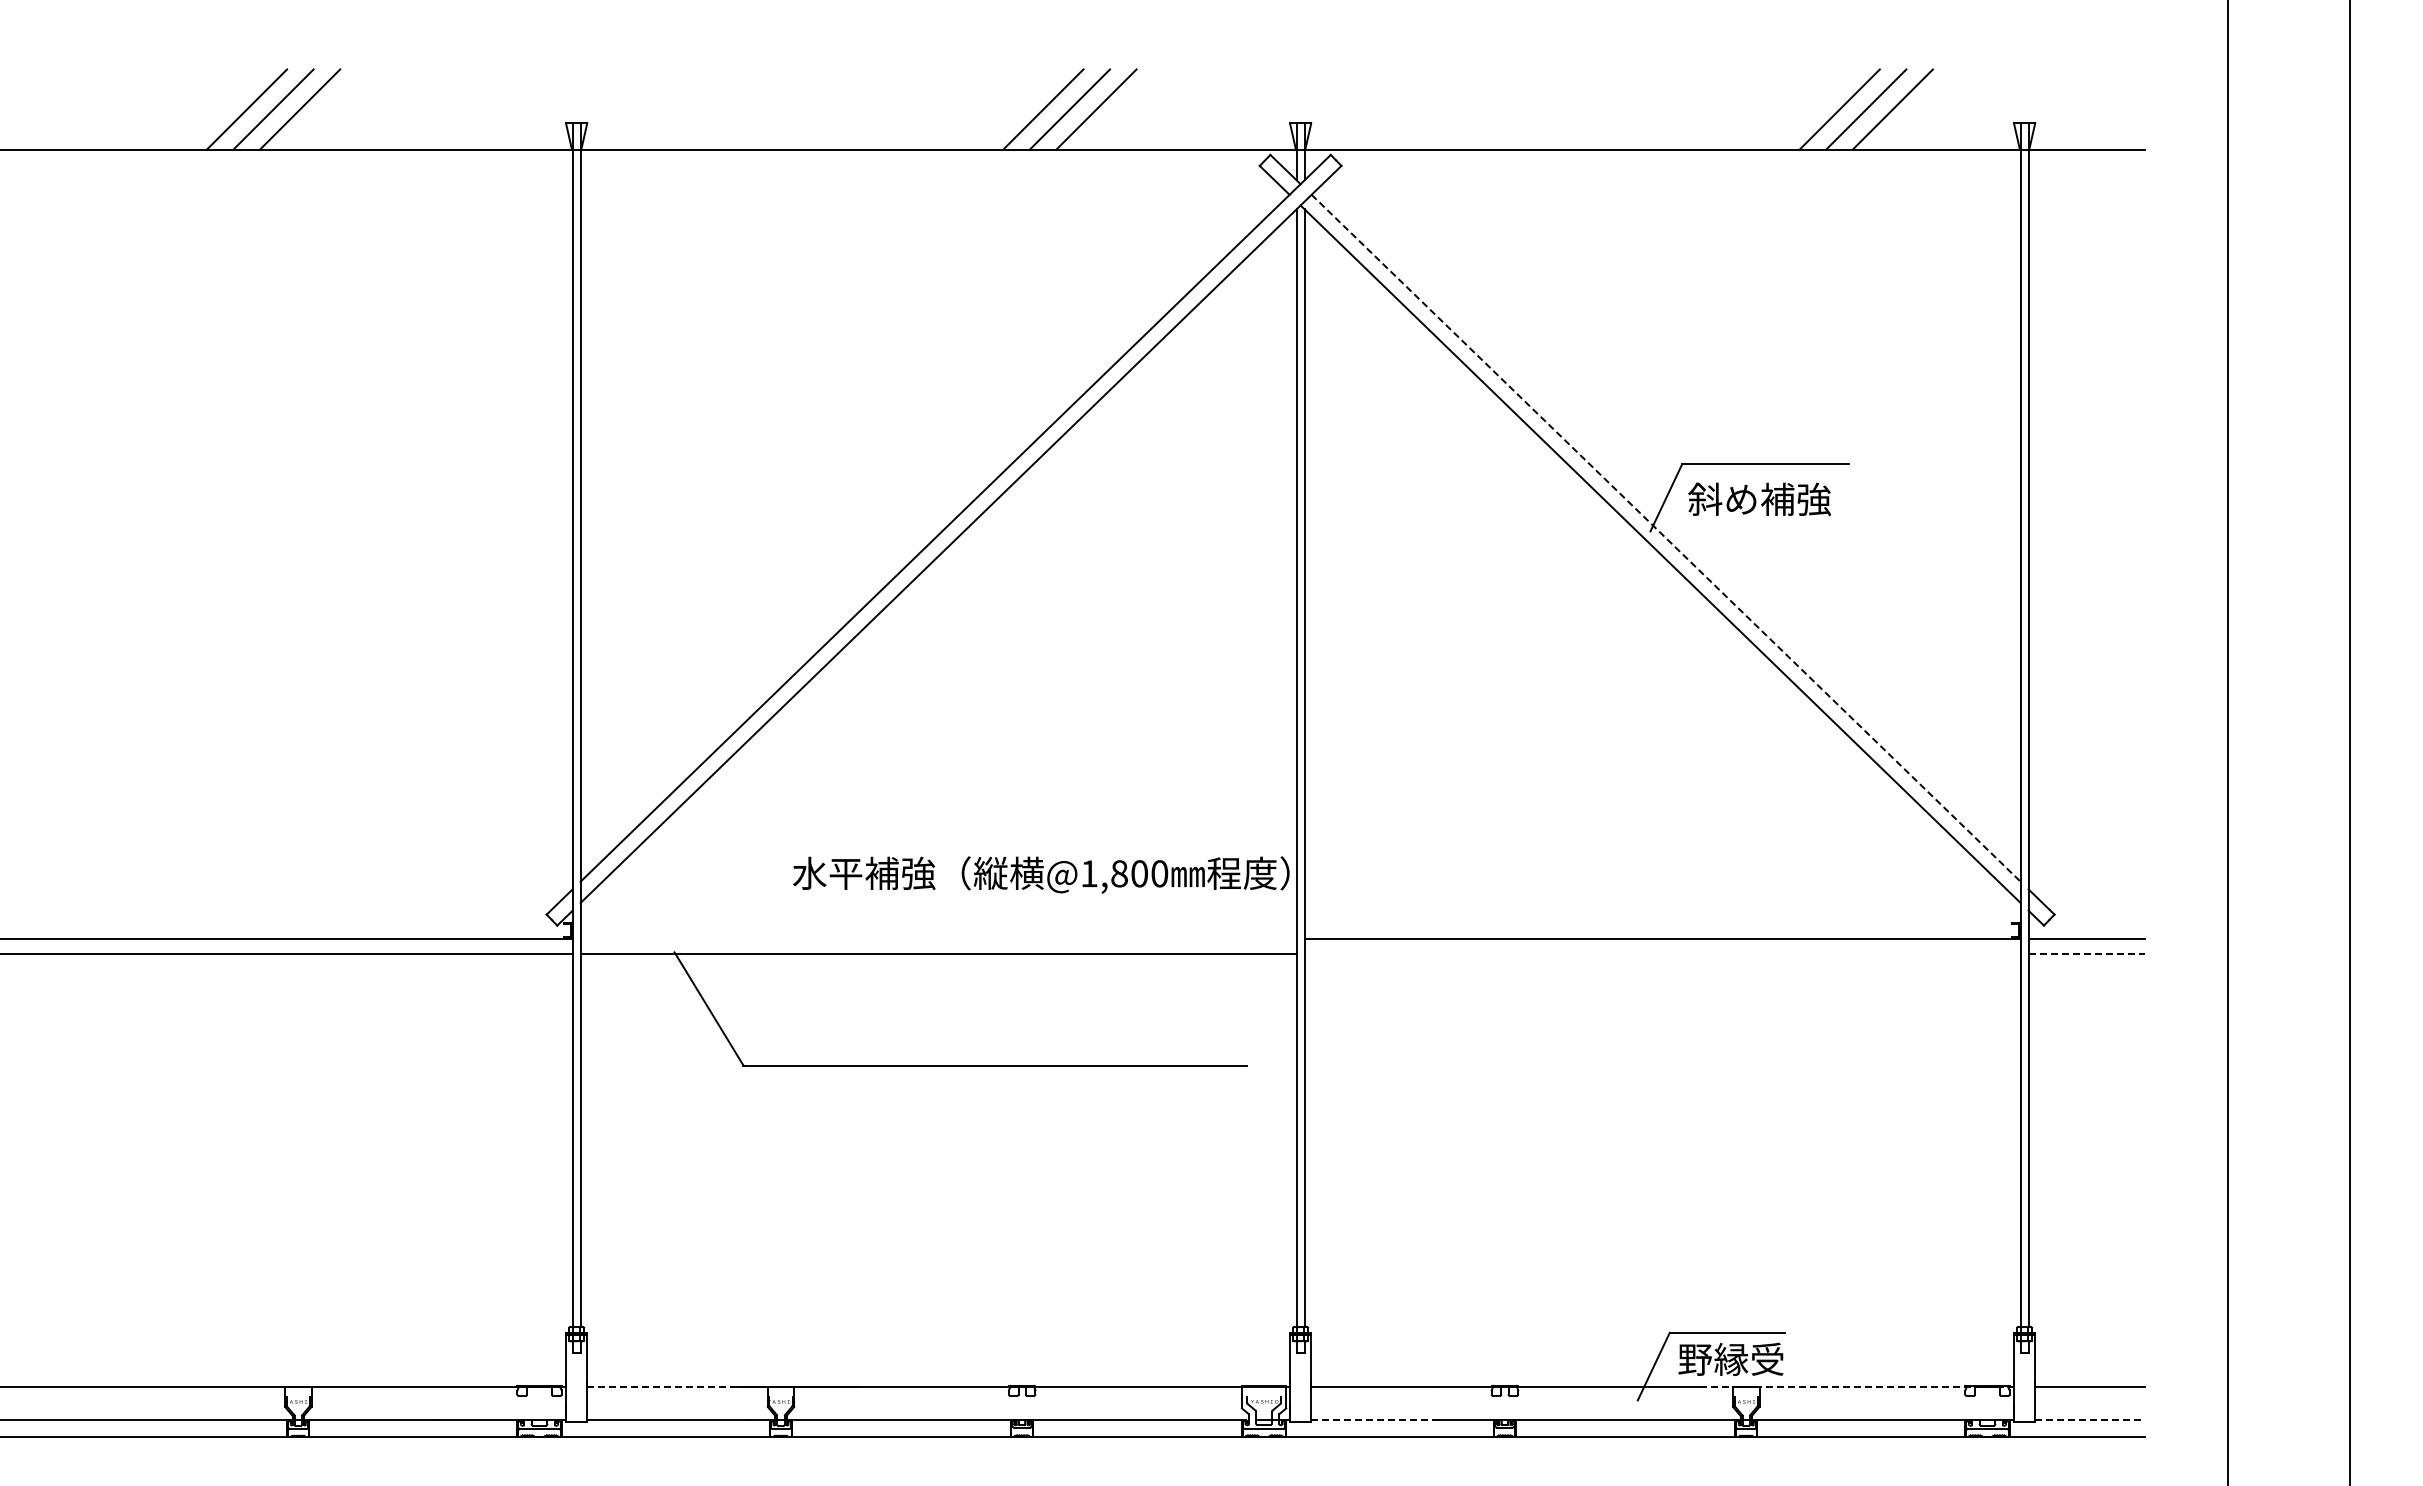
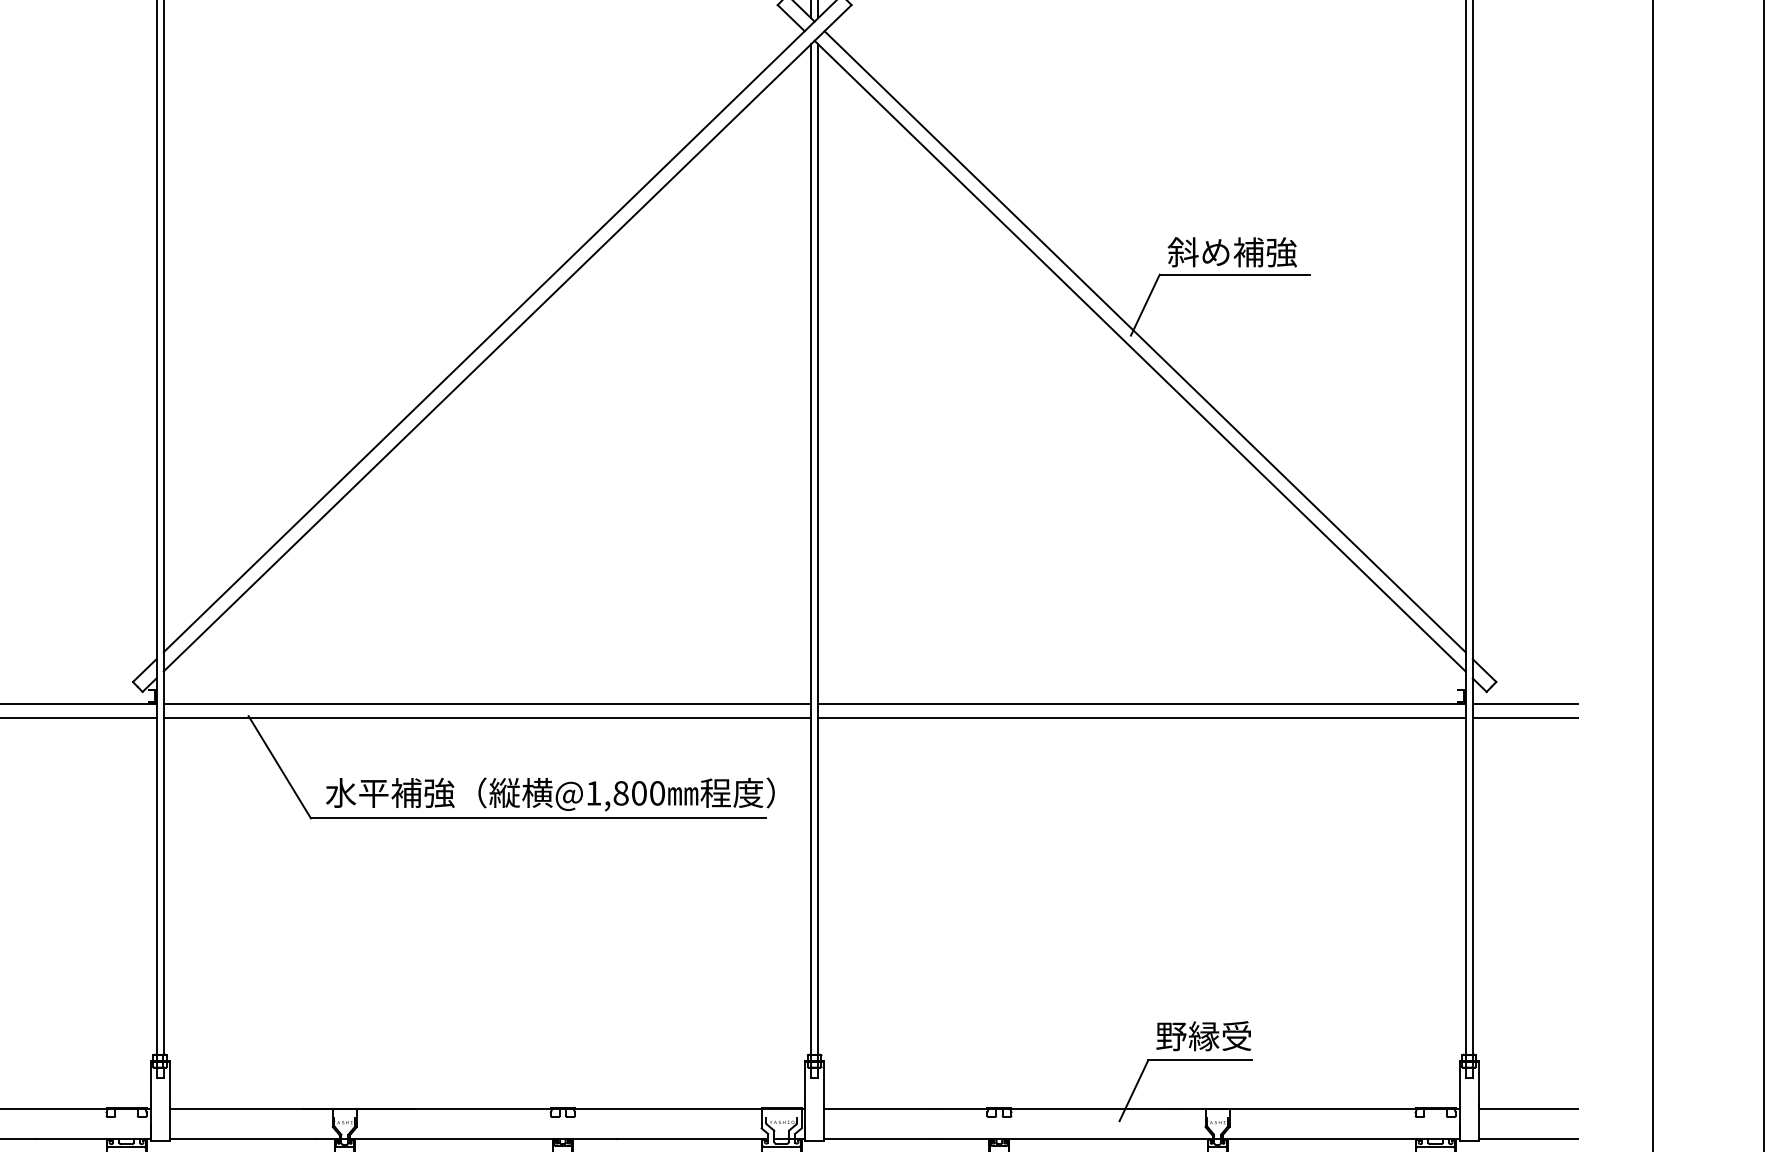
text: (1759, 498) -> (1232, 251), moved
line: (1666, 538) -> (1145, 341), dashed -> solid
text: (1041, 874) -> (550, 794), moved
line: (938, 939) -> (487, 704), added
line: (1662, 954) -> (1141, 718), added
line: (2087, 954) -> (1526, 718), dashed -> solid
text: (1730, 1358) -> (1203, 1035), moved
line: (664, 1386) -> (239, 1108), dashed -> solid
line: (1857, 1386) -> (1318, 1108), dashed -> solid
line: (1373, 1420) -> (880, 1139), dashed -> solid
line: (2090, 1420) -> (1528, 1139), dashed -> solid

